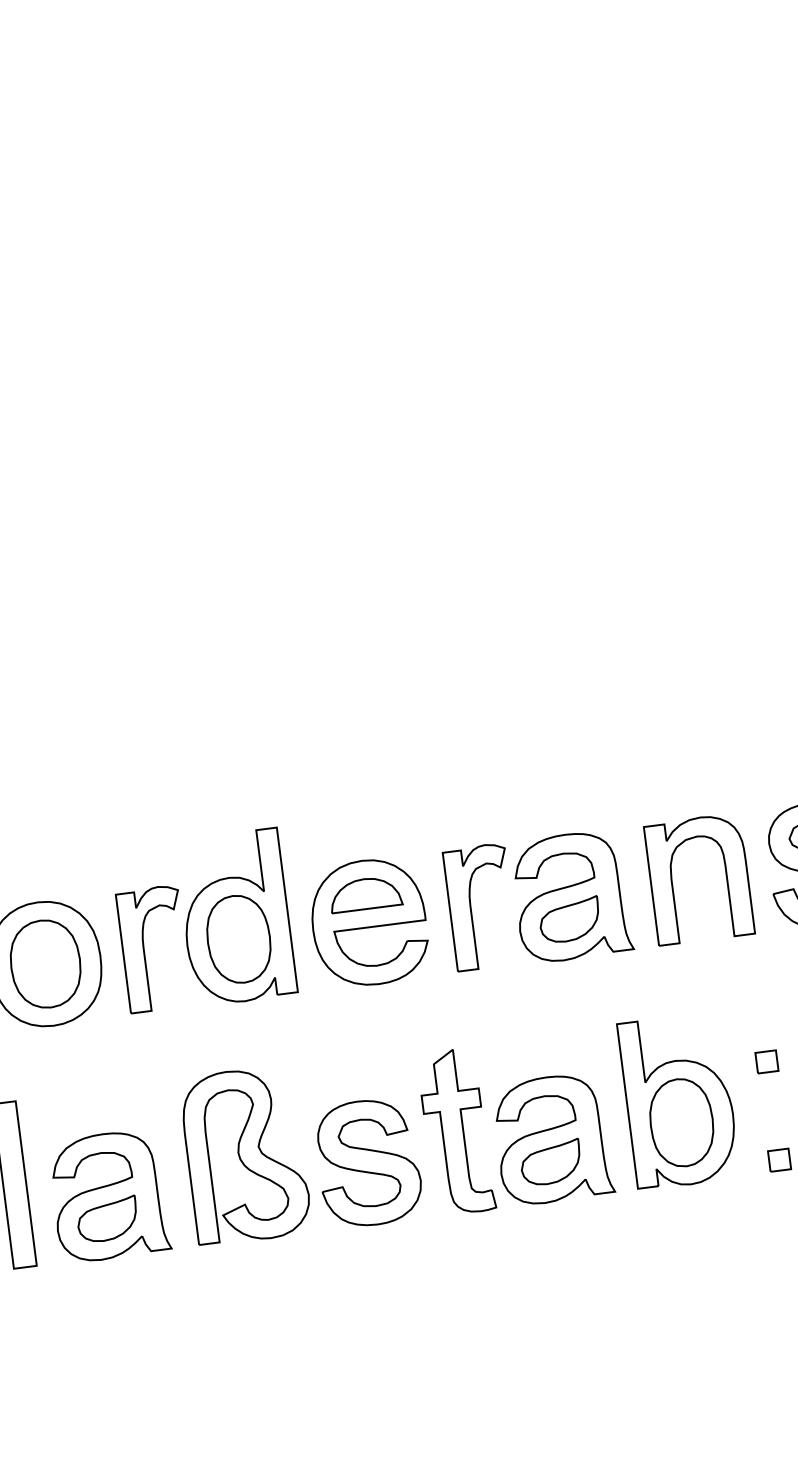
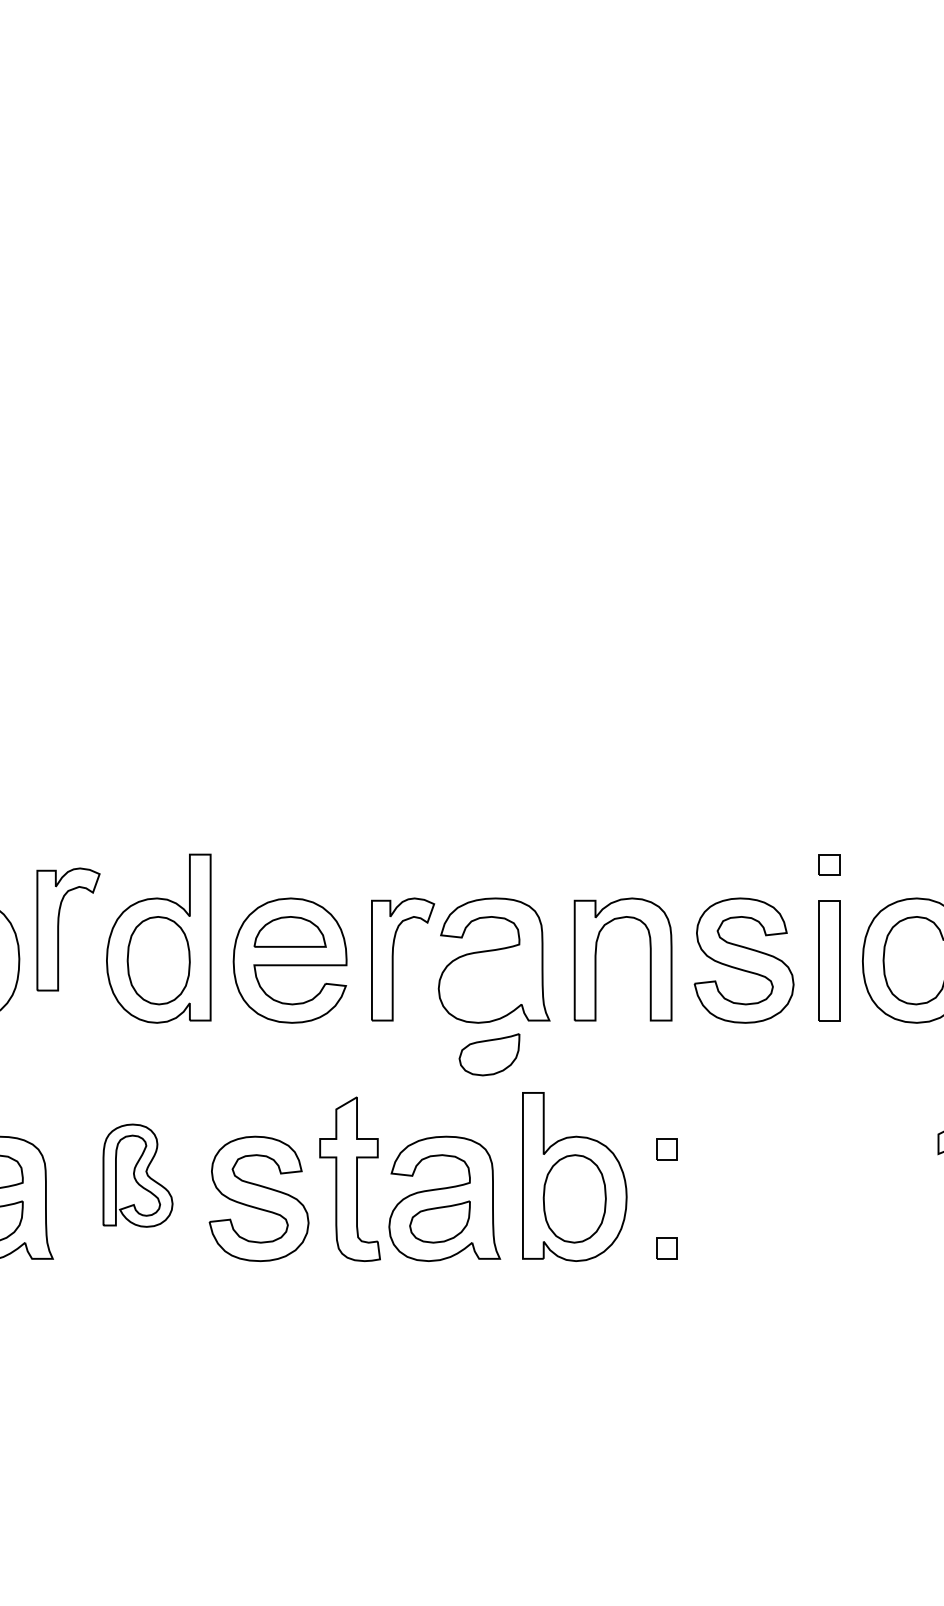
part: (569, 919) -> (489, 1054), moved
part: (145, 950) -> (59, 929), moved
part: (245, 1155) -> (137, 1175), size x0.6

